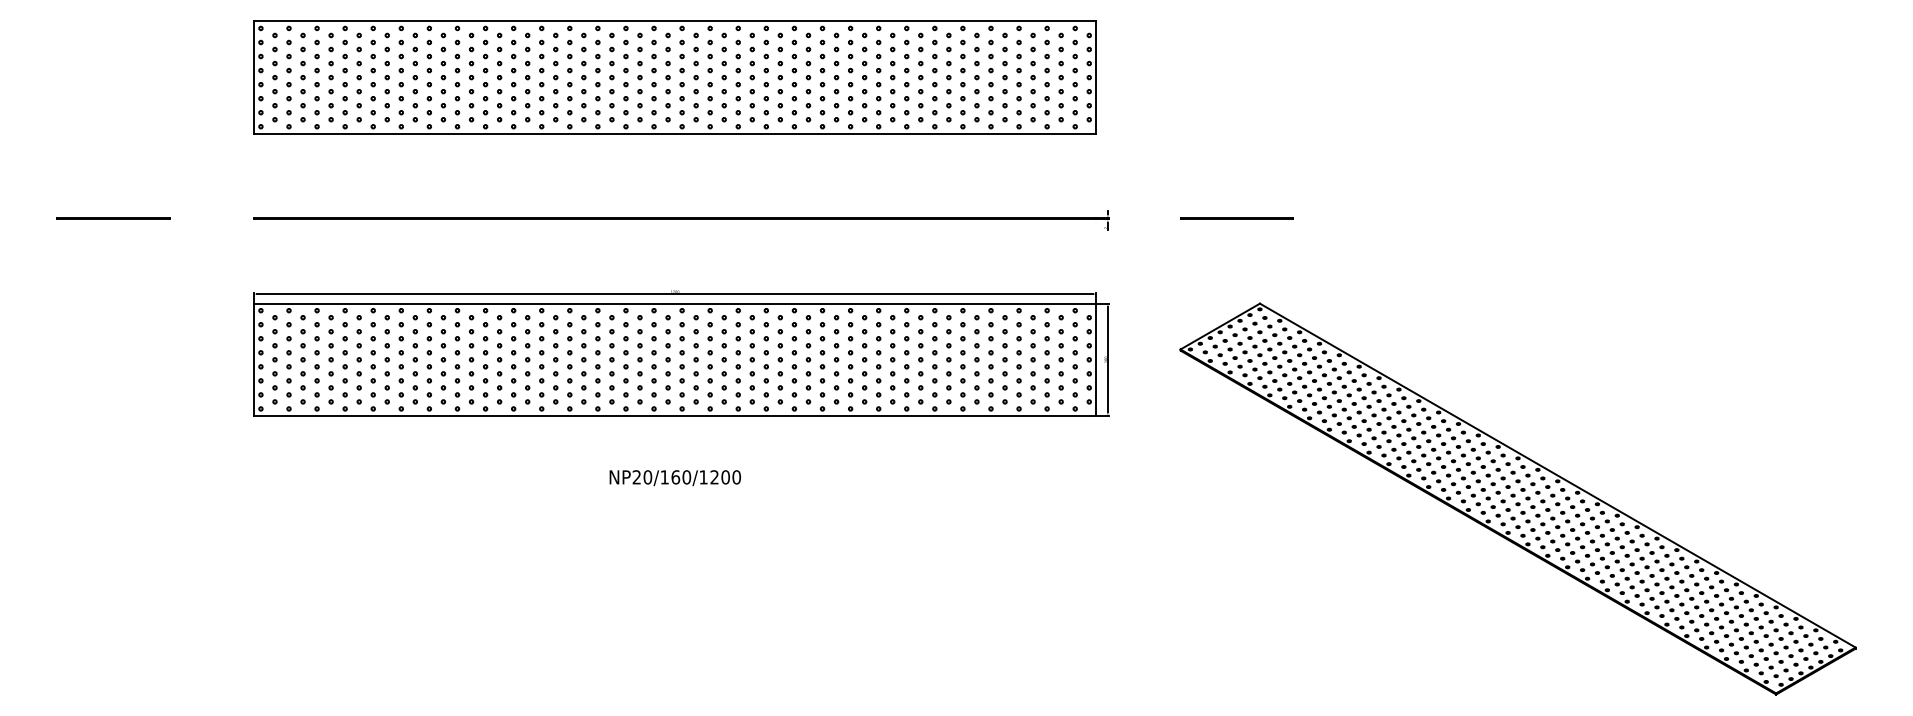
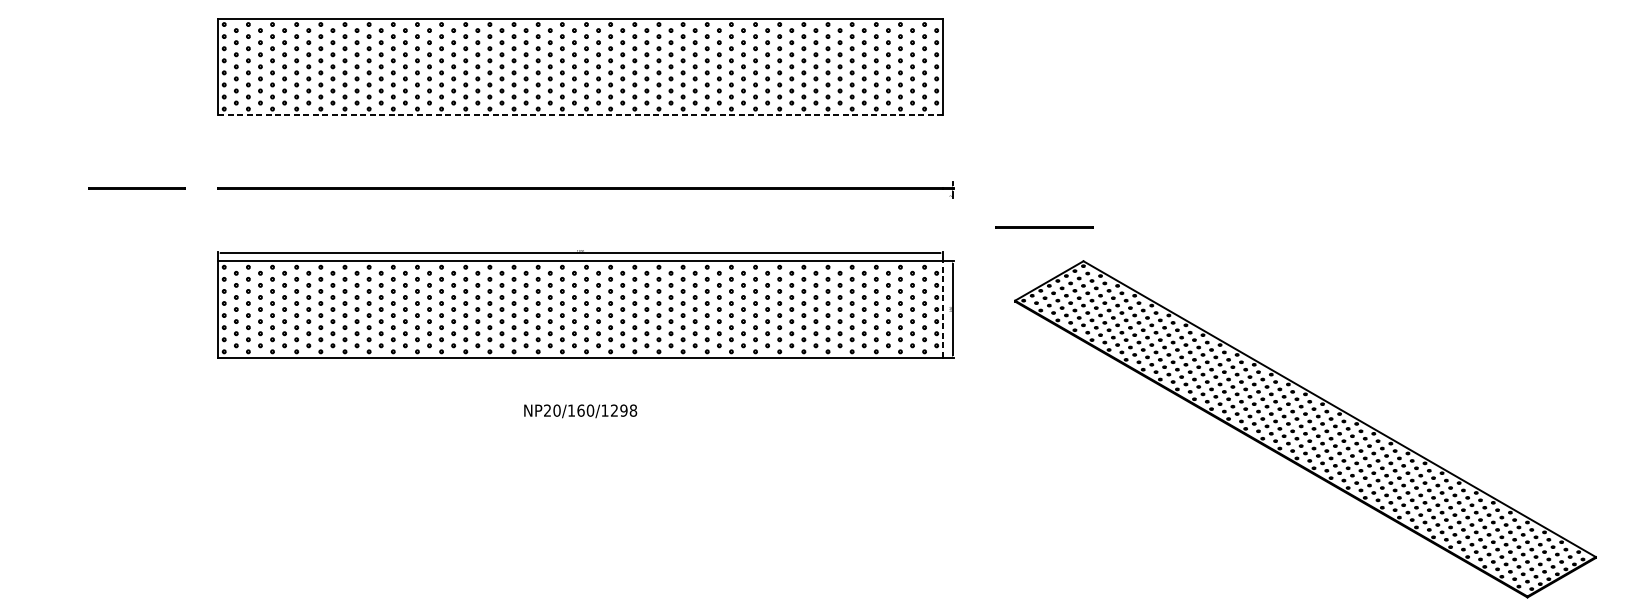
line: (675, 133) -> (580, 114), solid -> dashed
line: (113, 218) -> (137, 188), moved
line: (1236, 218) -> (1044, 227), moved
line: (1096, 359) -> (942, 309), solid -> dashed
text: (731, 477) -> (628, 410), NP20/160/1200 -> NP20/160/1298

